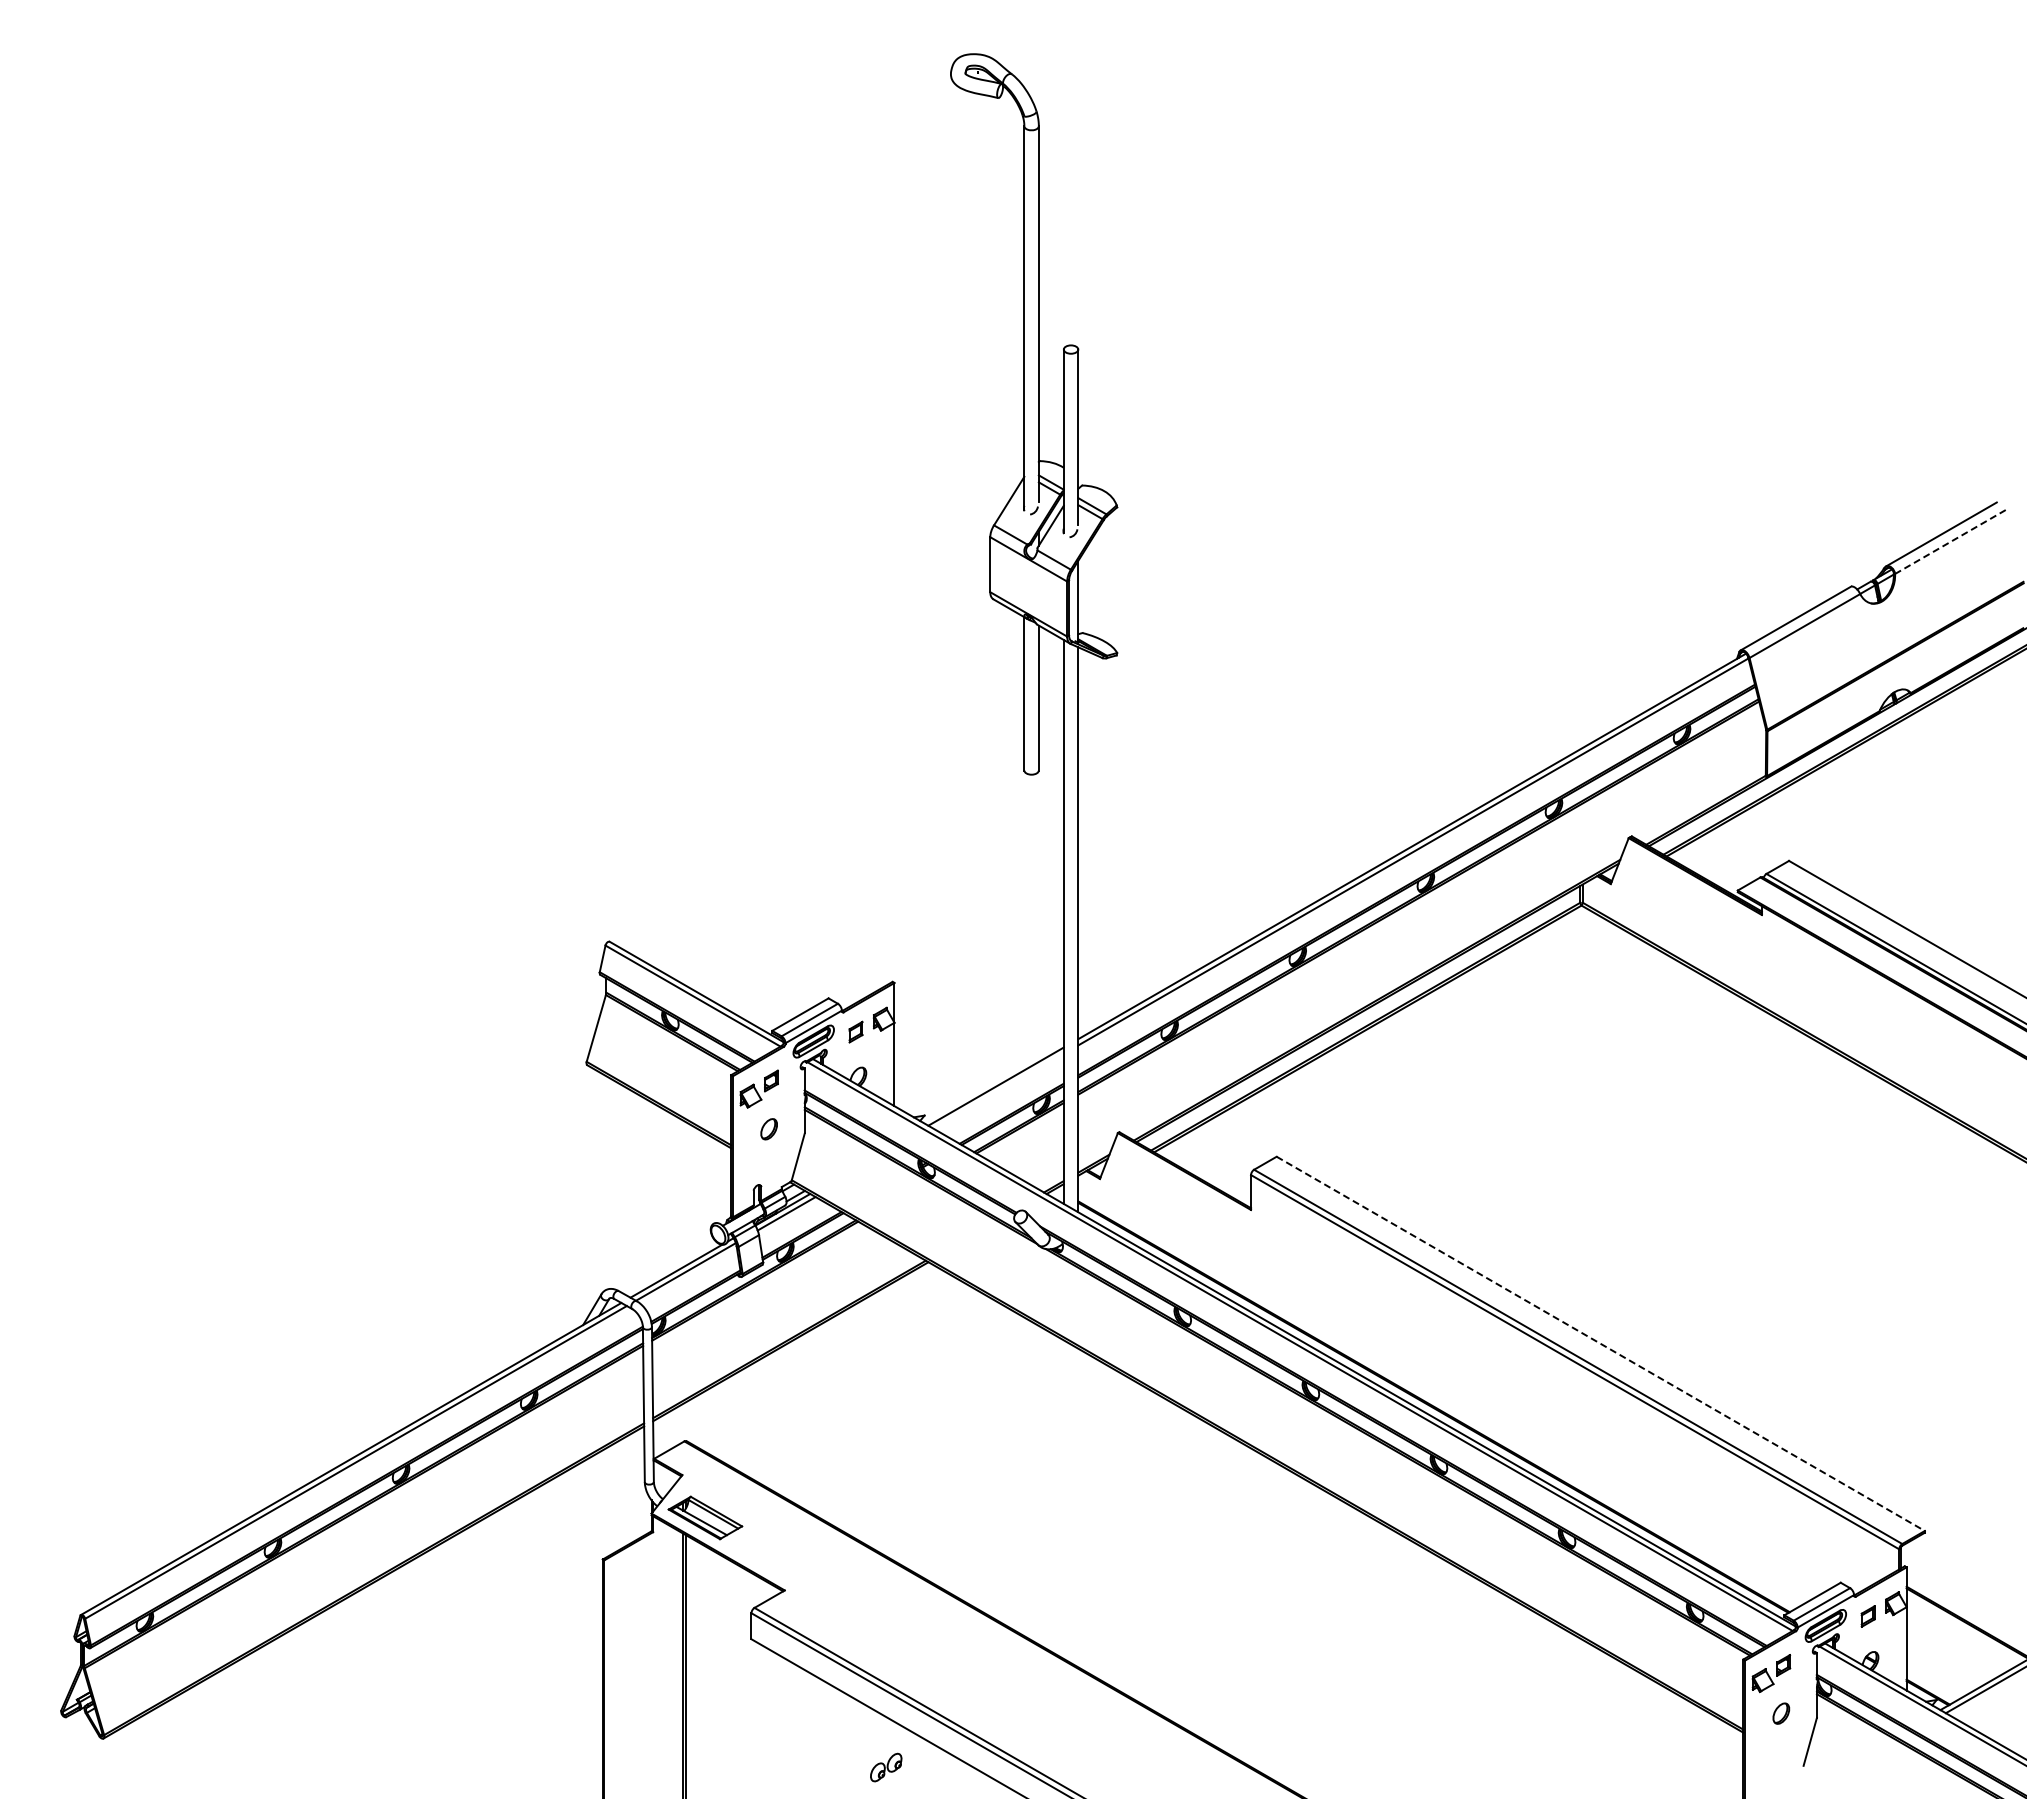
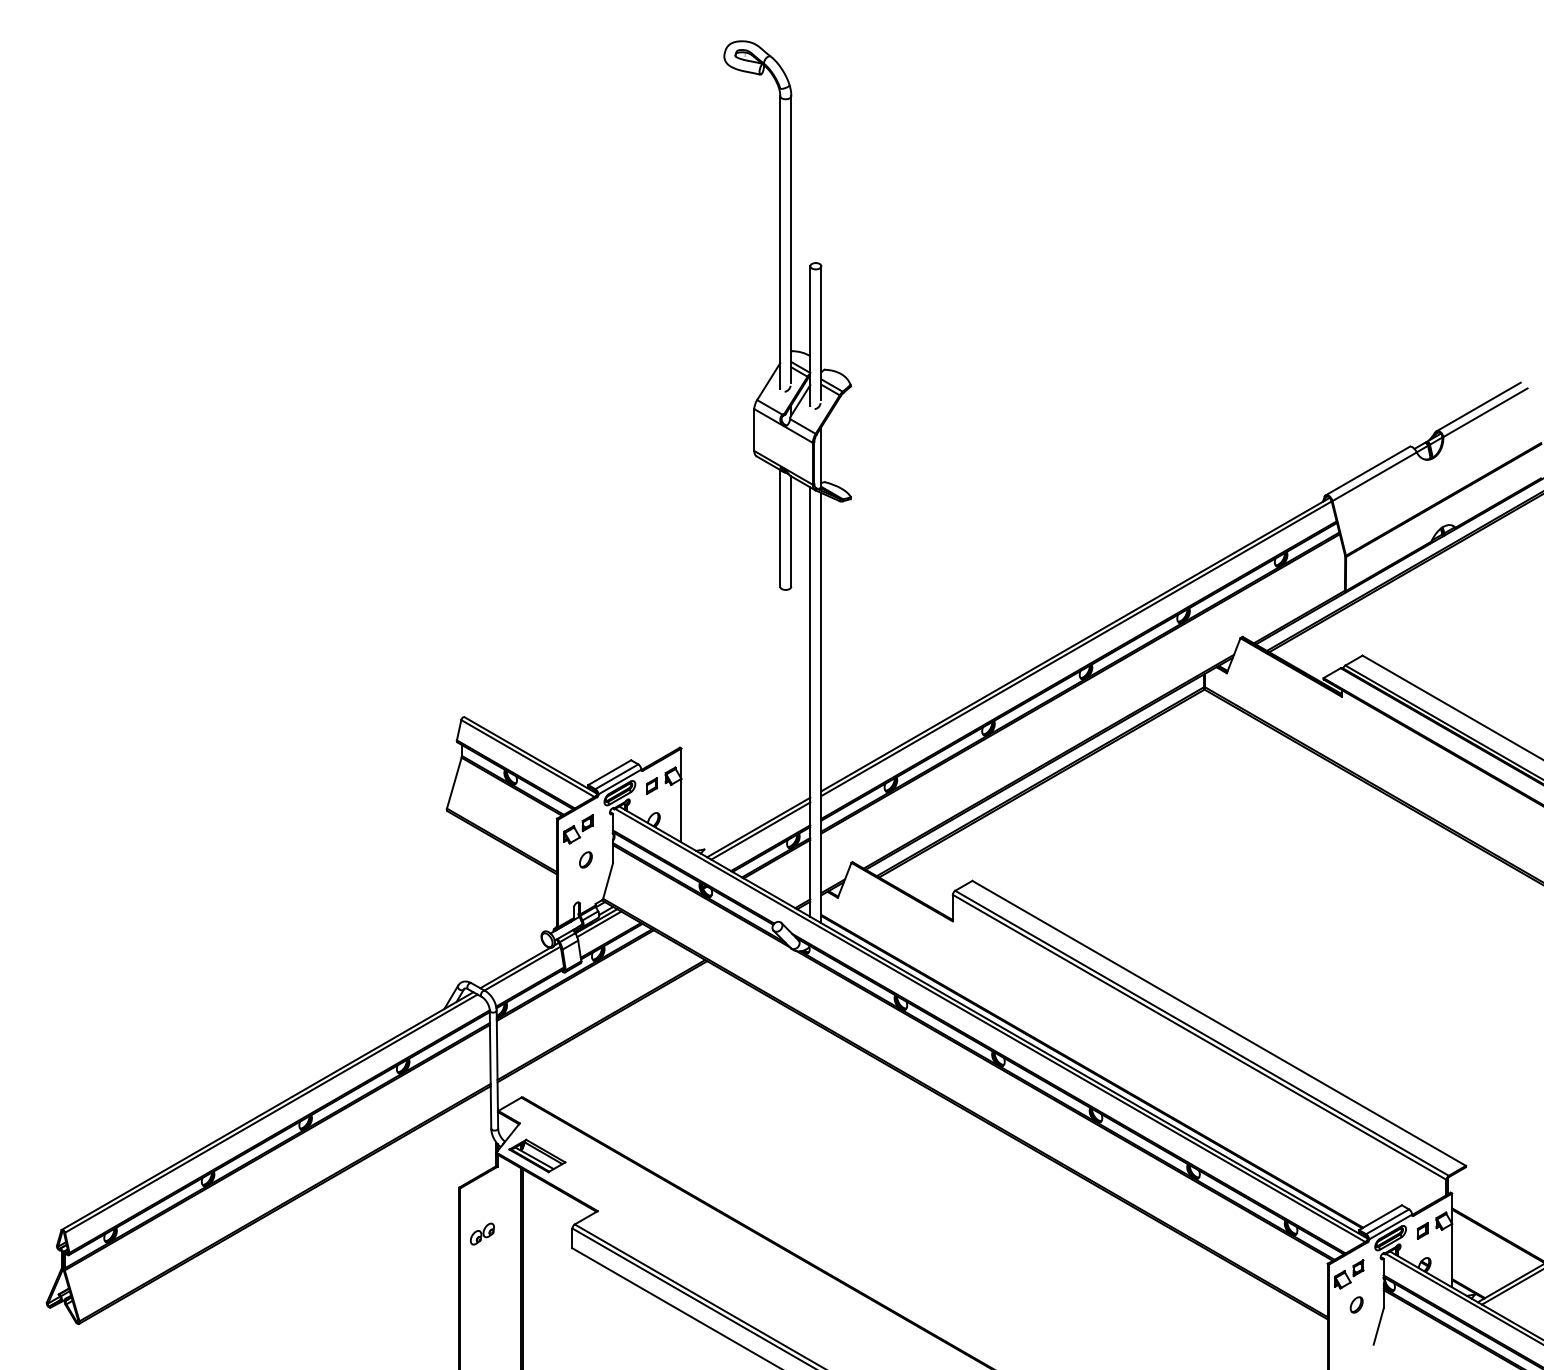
line: (1950, 542) -> (1485, 413), dashed -> solid
line: (998, 1090) -> (760, 830), added
line: (1601, 1344) -> (1219, 1023), dashed -> solid
part: (886, 1767) -> (482, 1234), moved

